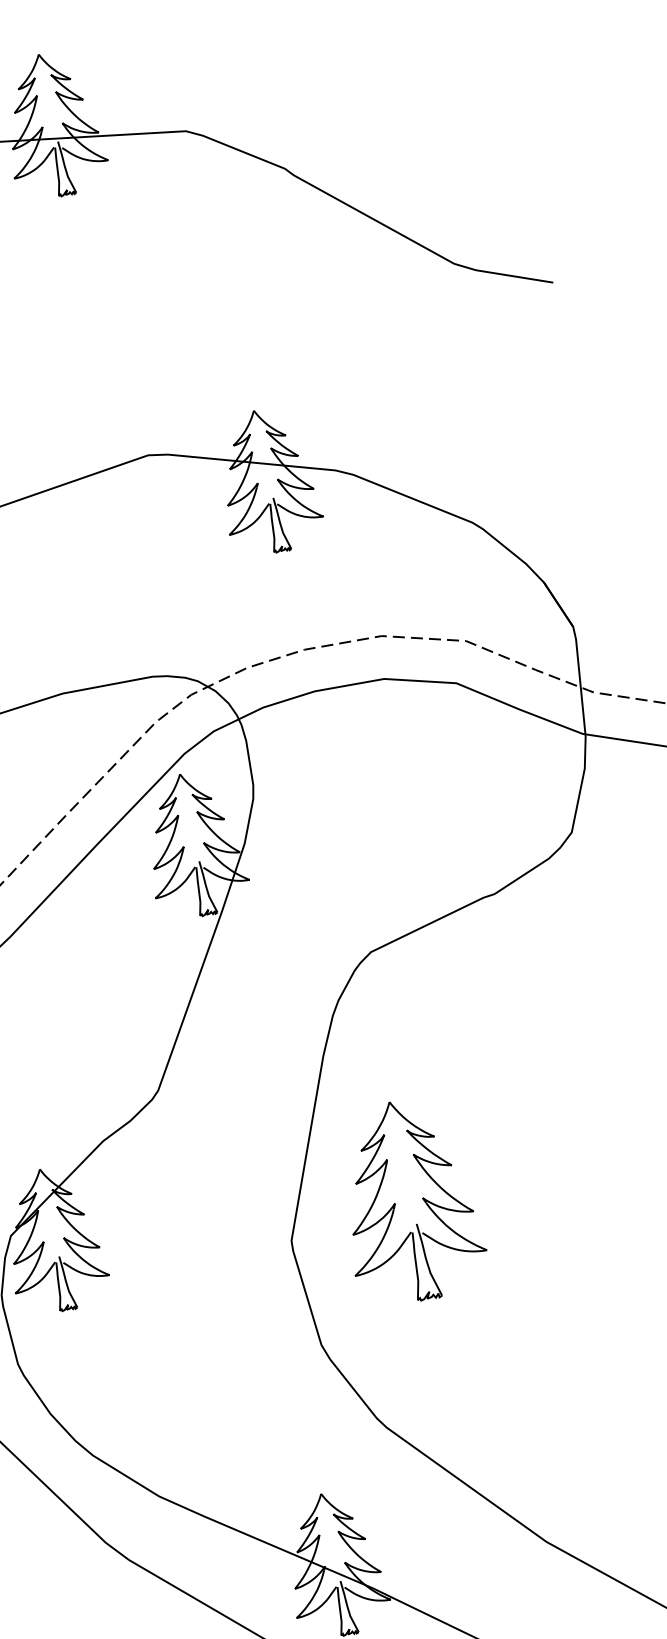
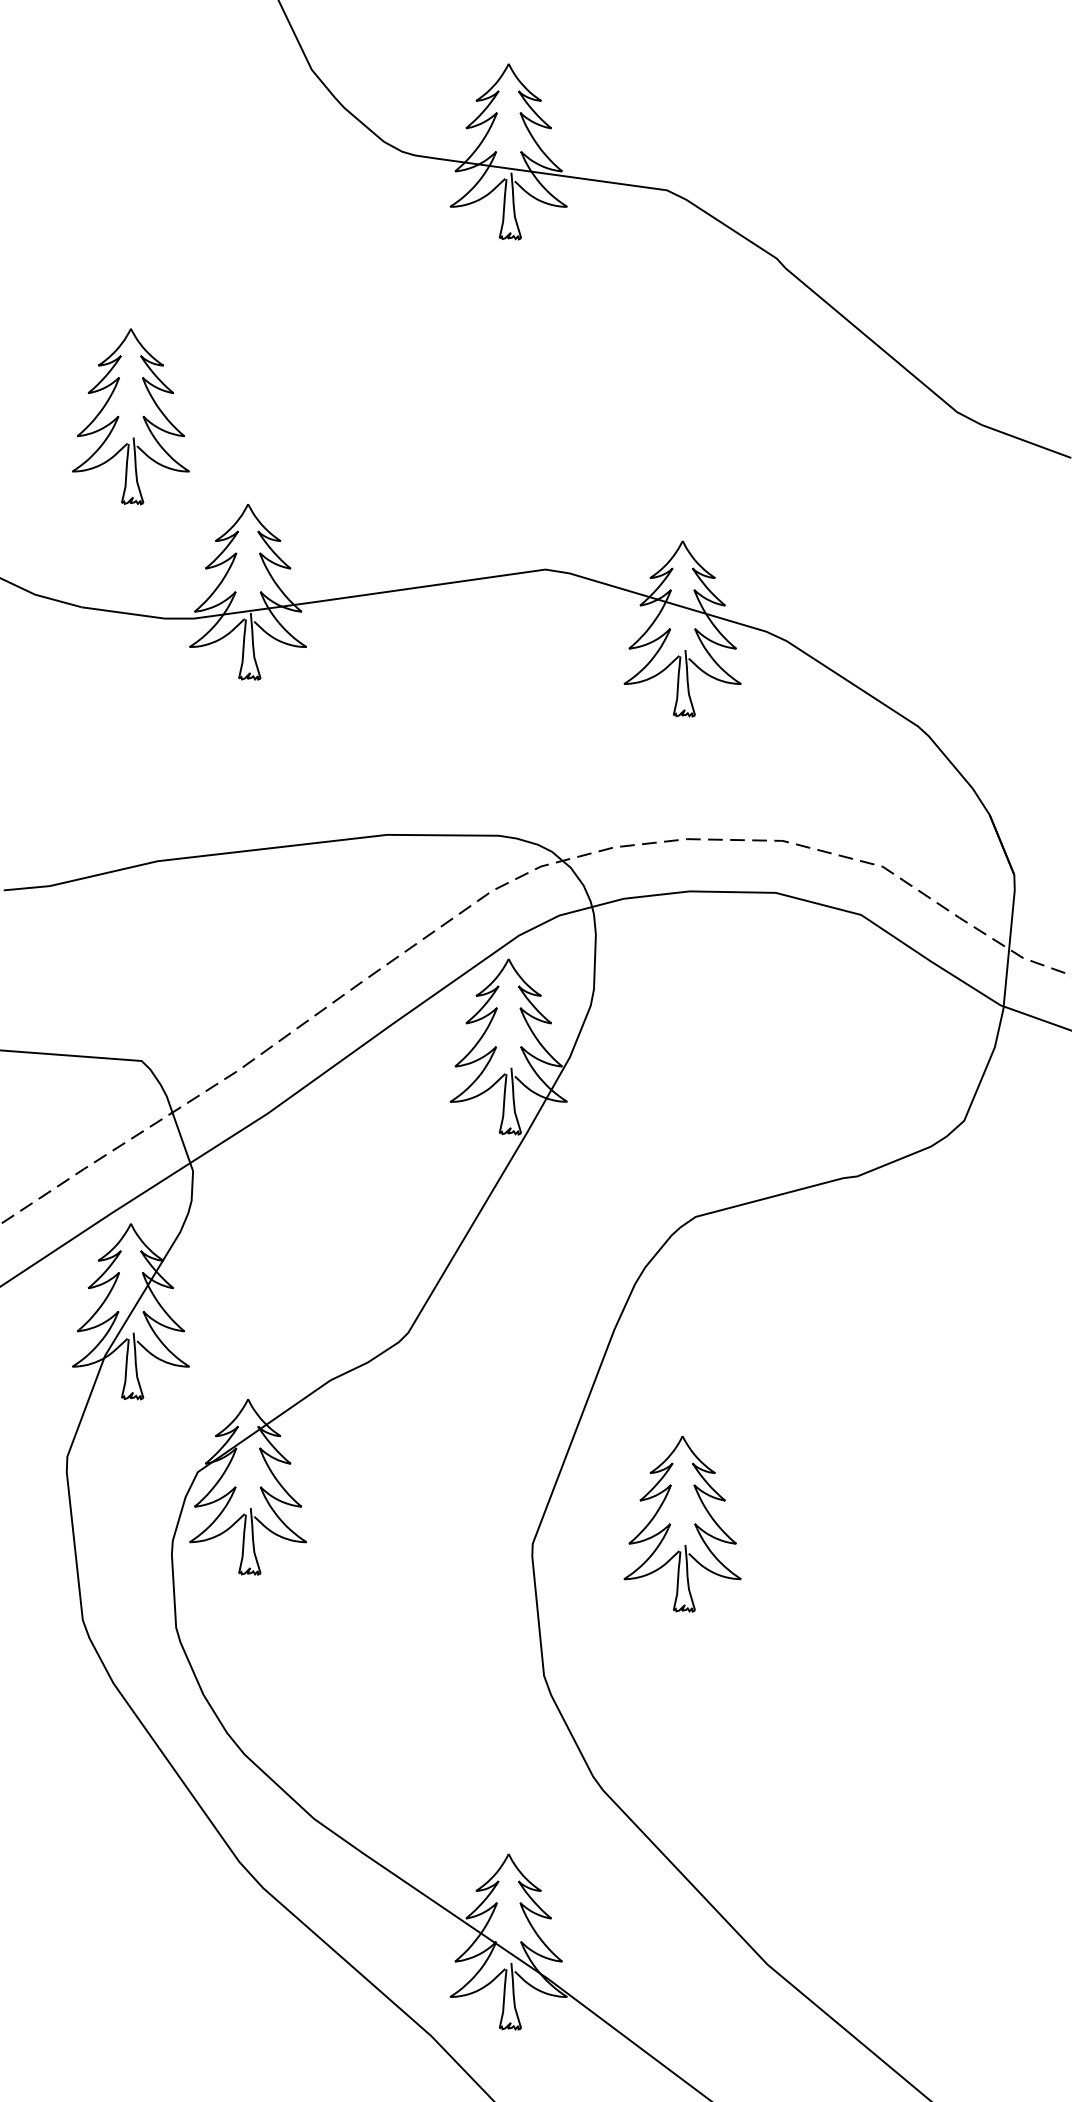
part: (408, 1201) -> (682, 1524), size x0.71

